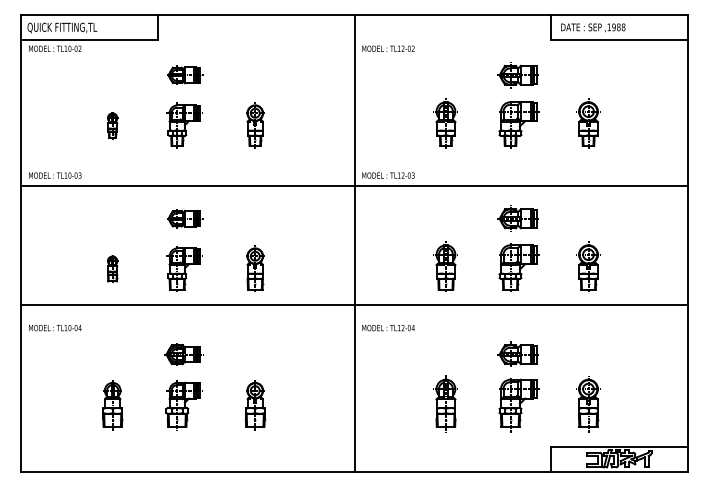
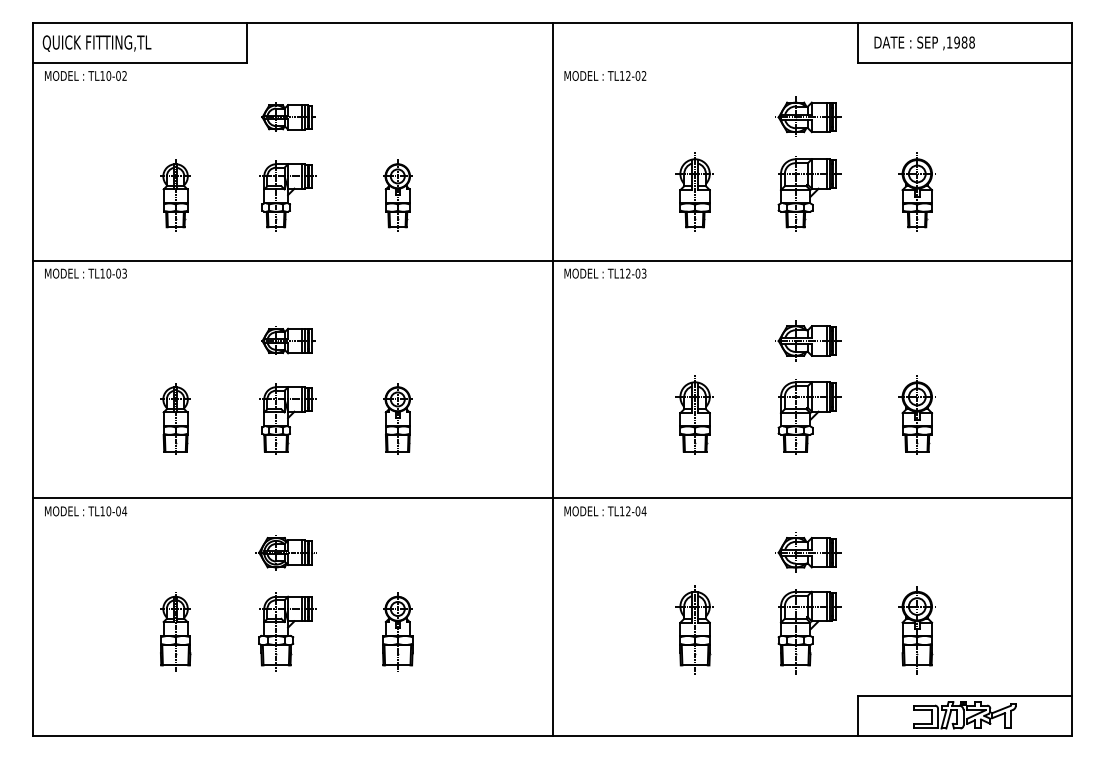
part: (112, 125) -> (175, 195), size x1.67
line: (354, 186) -> (552, 261), moved
part: (112, 268) -> (175, 418), size x1.67
line: (354, 304) -> (552, 497), moved

